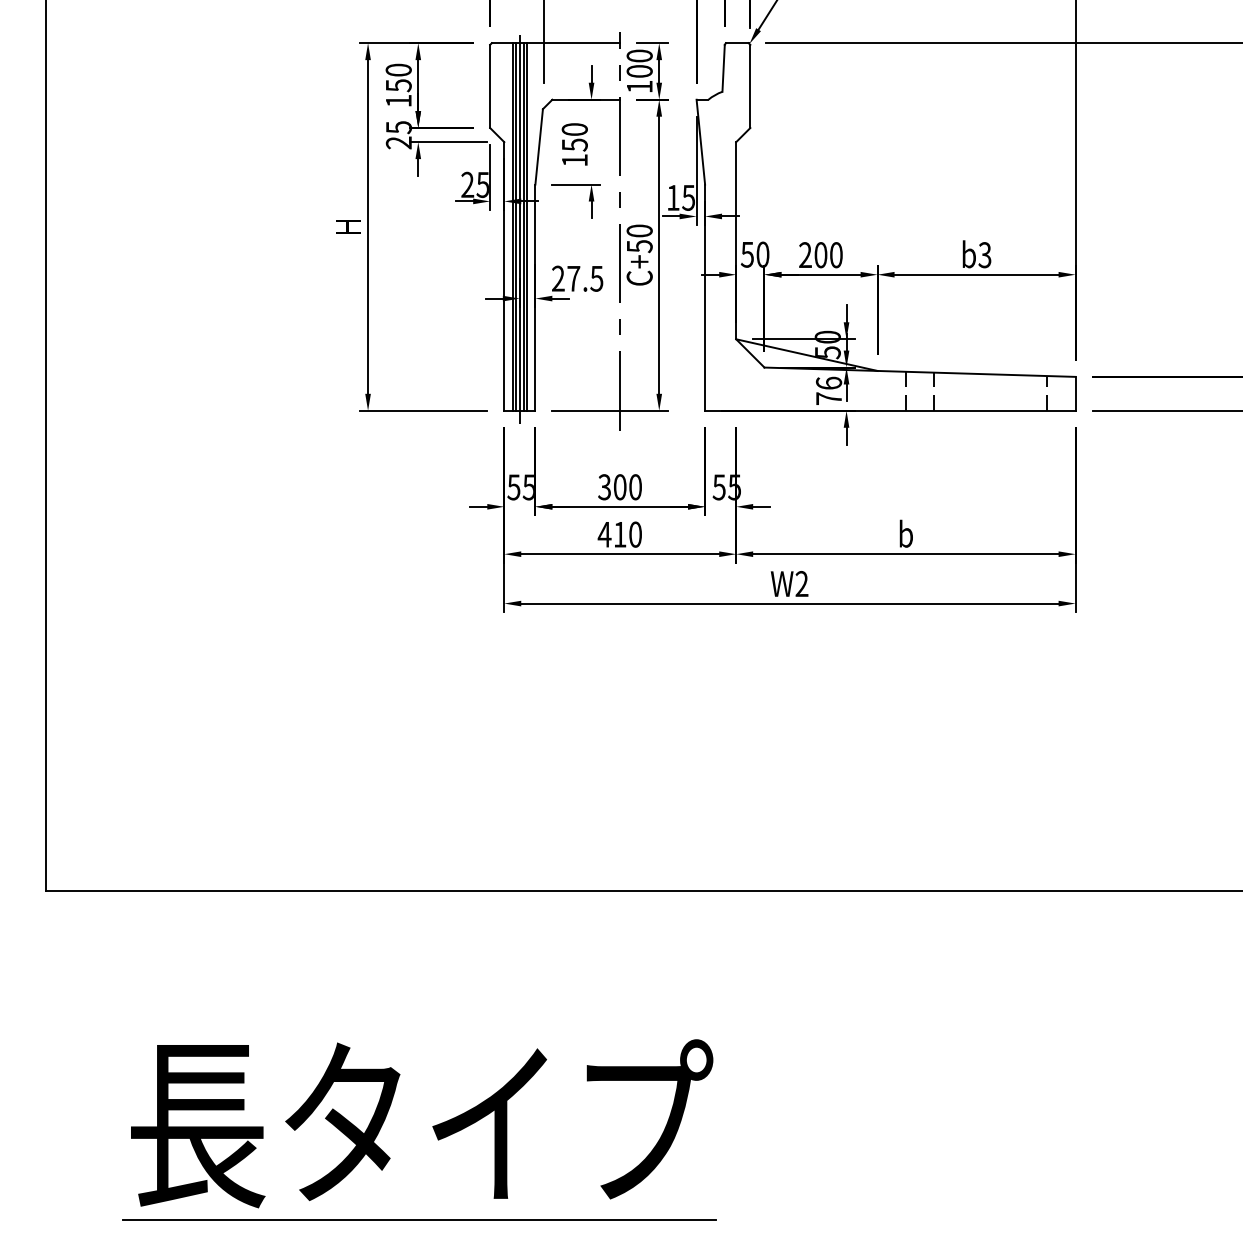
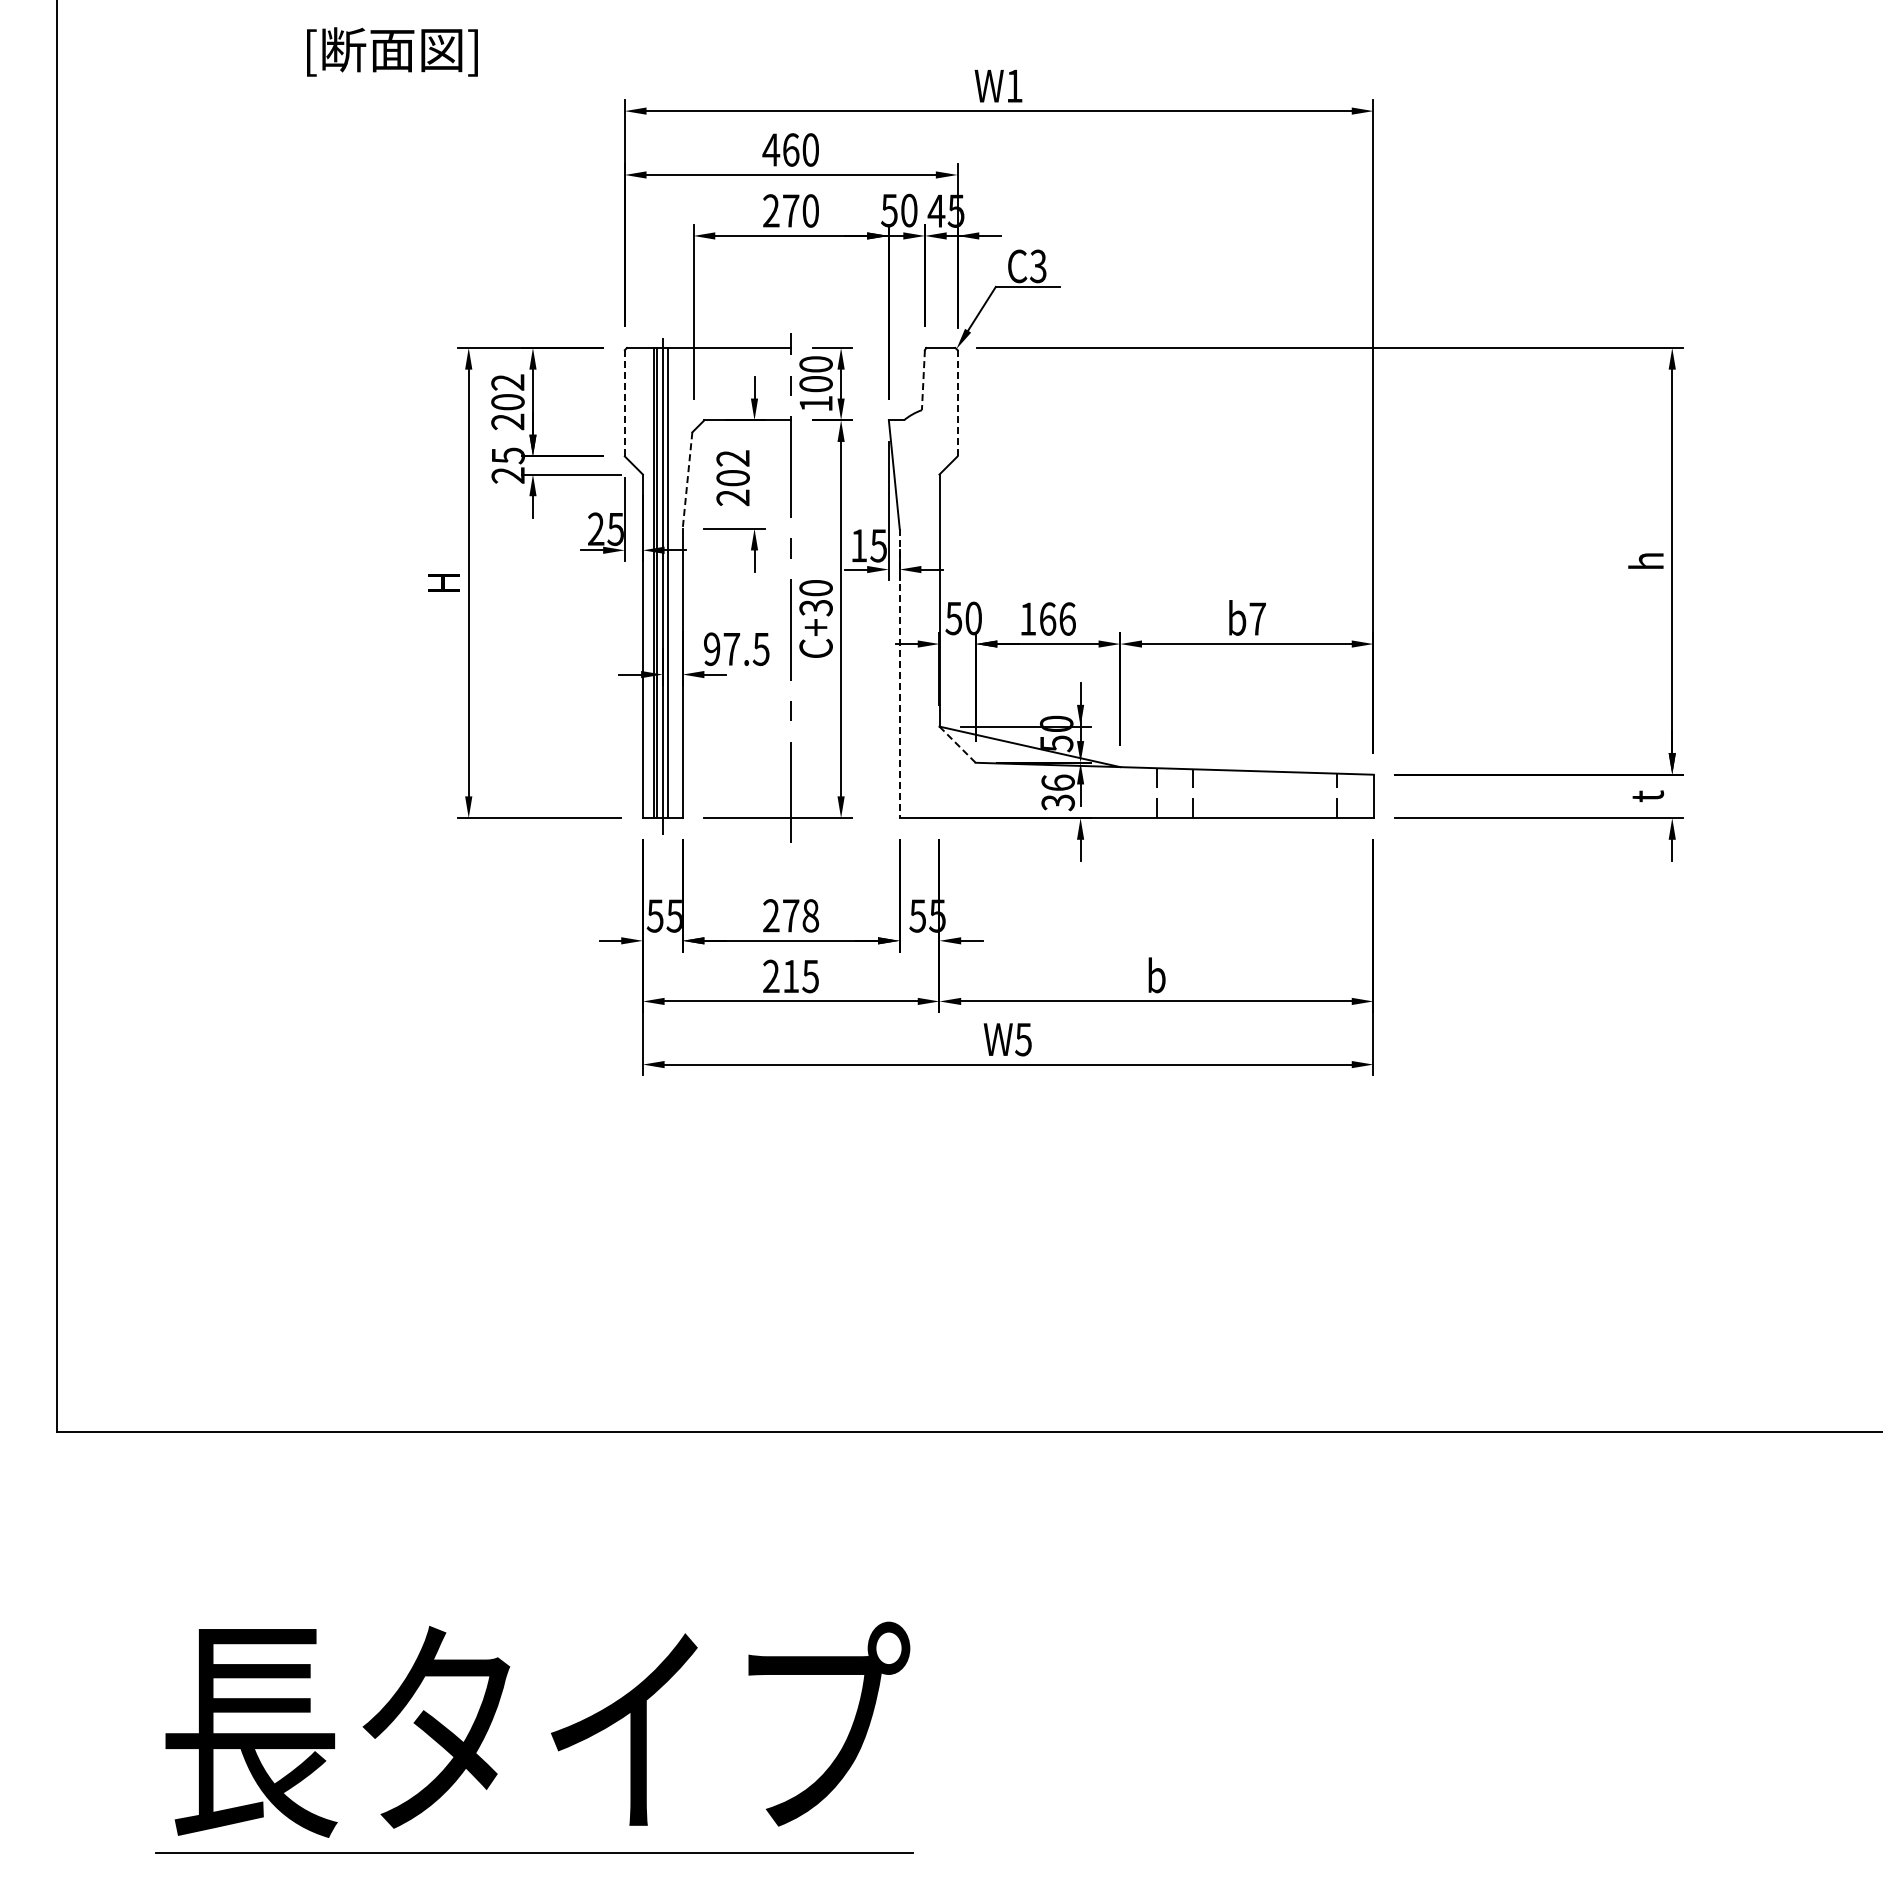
line: (723, 68) -> (923, 380), solid -> dashed
text: (398, 85) -> (507, 402), 150 -> 202
line: (489, 85) -> (624, 402), solid -> dashed
line: (750, 85) -> (957, 402), solid -> dashed
text: (574, 145) -> (732, 478), 150 -> 202
line: (539, 147) -> (687, 481), solid -> dashed
line: (526, 226) -> (671, 582), removed
text: (639, 246) -> (815, 607), C+50 -> C+30
text: (820, 254) -> (1047, 618), 200 -> 166
text: (984, 254) -> (1257, 618), b3 -> b7
text: (558, 278) -> (712, 649), 27.5 -> 97.5
line: (704, 297) -> (899, 673), solid -> dashed
line: (750, 353) -> (957, 744), solid -> dashed
text: (828, 398) -> (1057, 802), 76 -> 36
text: (619, 486) -> (790, 915), 300 -> 278
text: (619, 534) -> (790, 976), 410 -> 215
text: (801, 583) -> (1023, 1039), W2 -> W5

